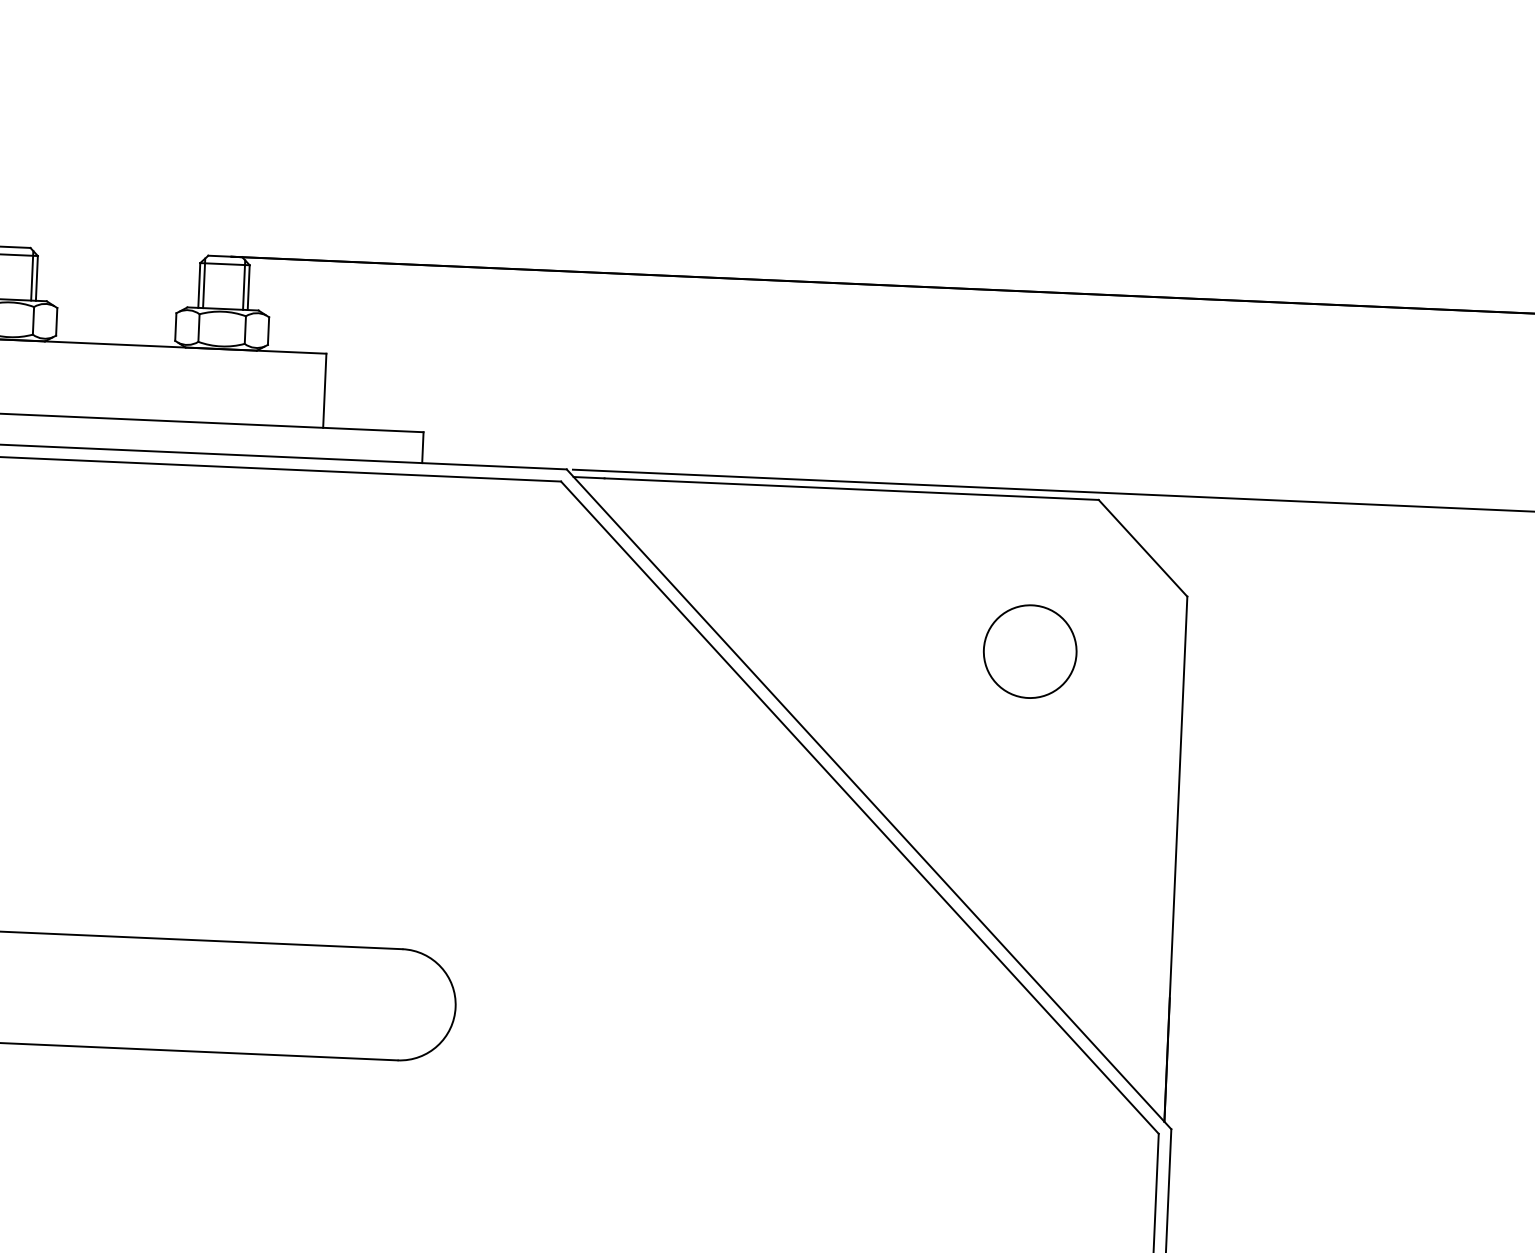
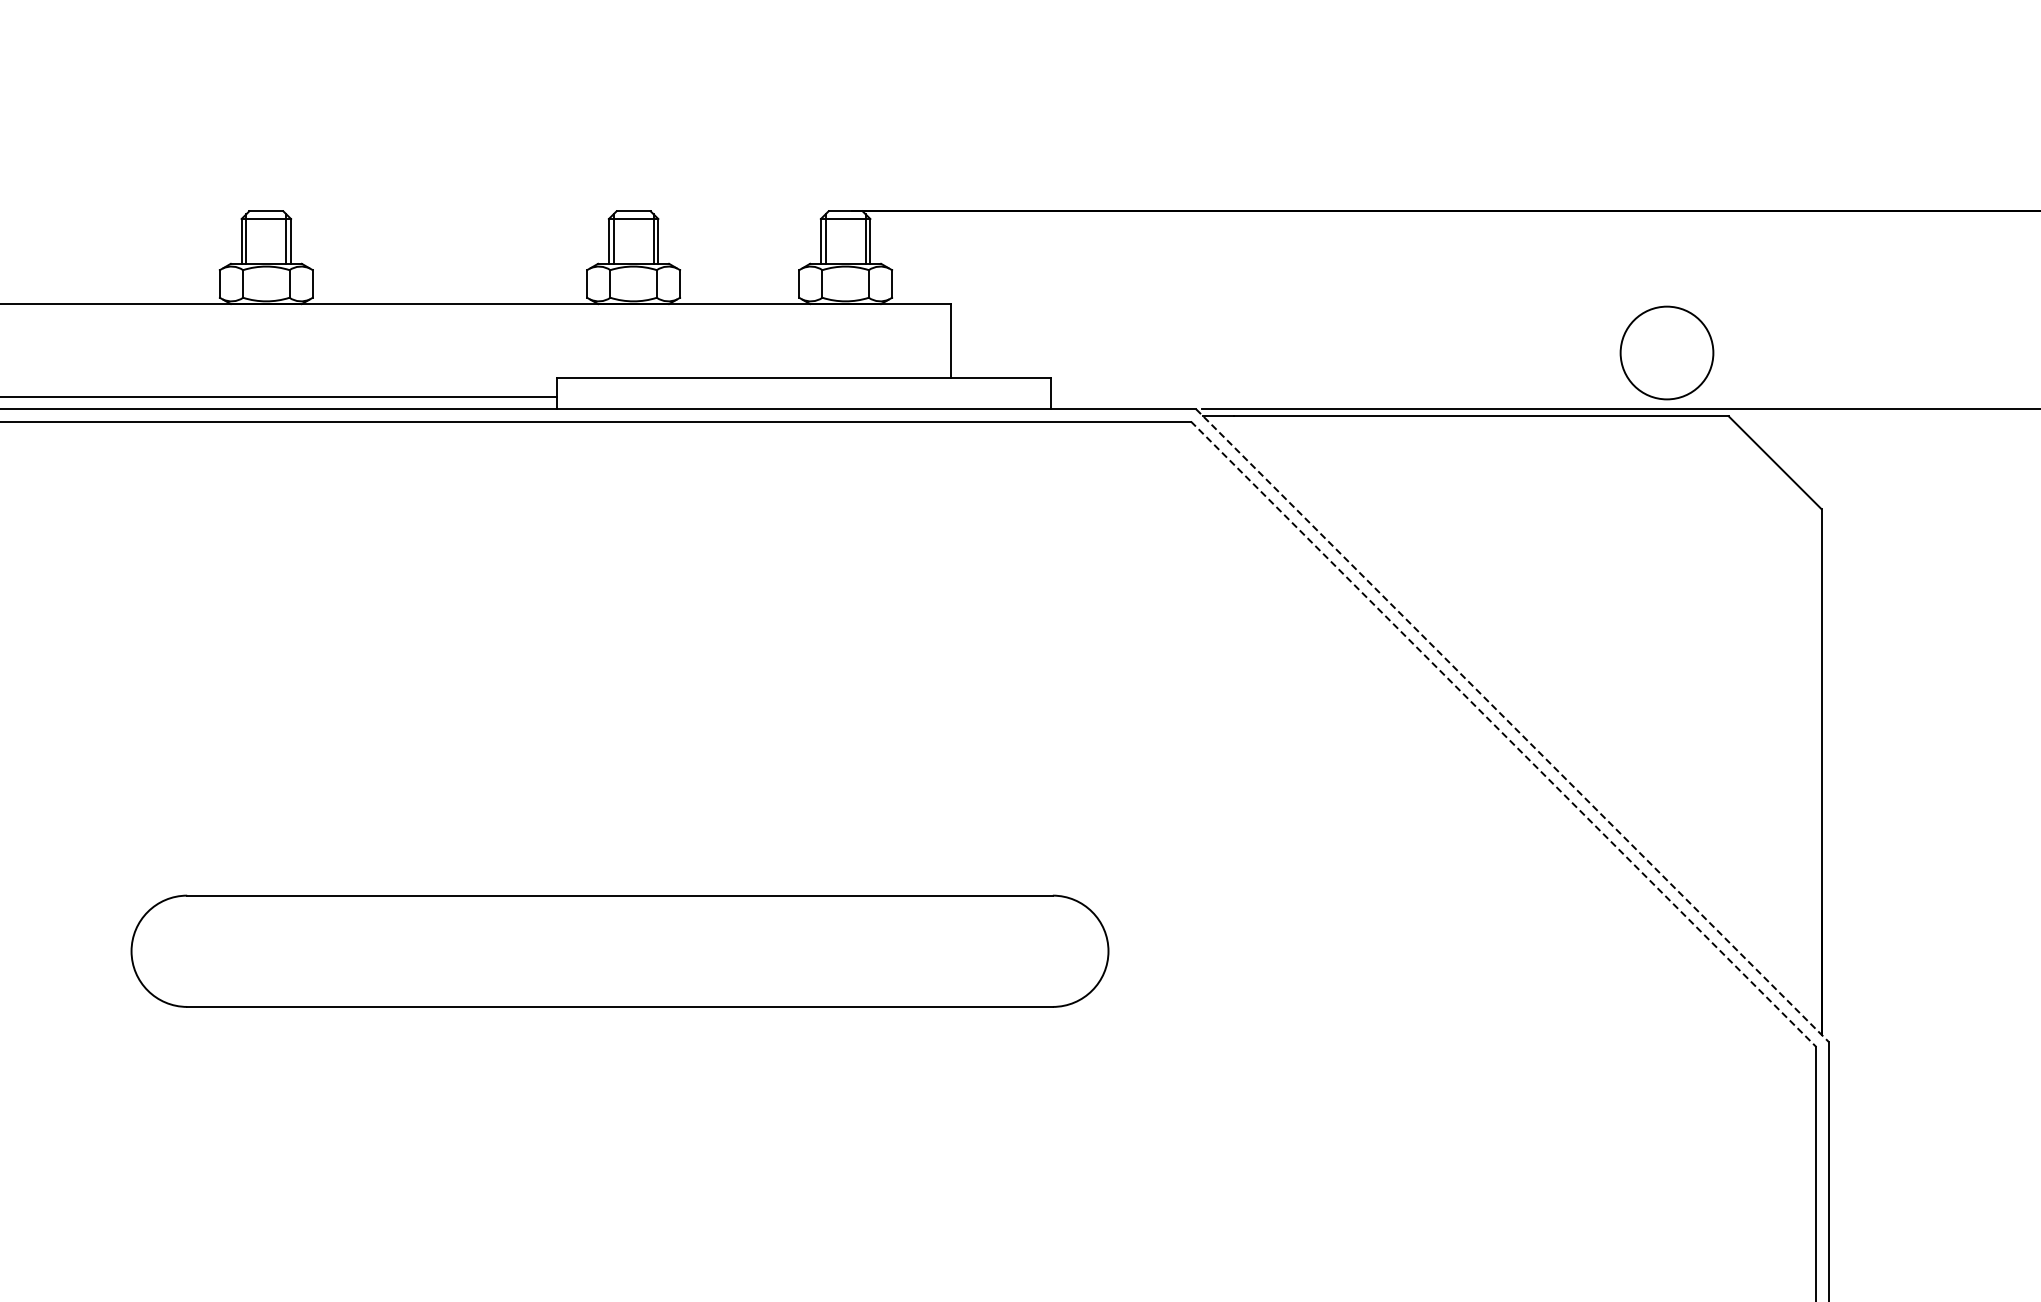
circle: (1029, 651) -> (1666, 352), moved
line: (869, 799) -> (1512, 725), solid -> dashed
line: (860, 807) -> (1504, 734), solid -> dashed

